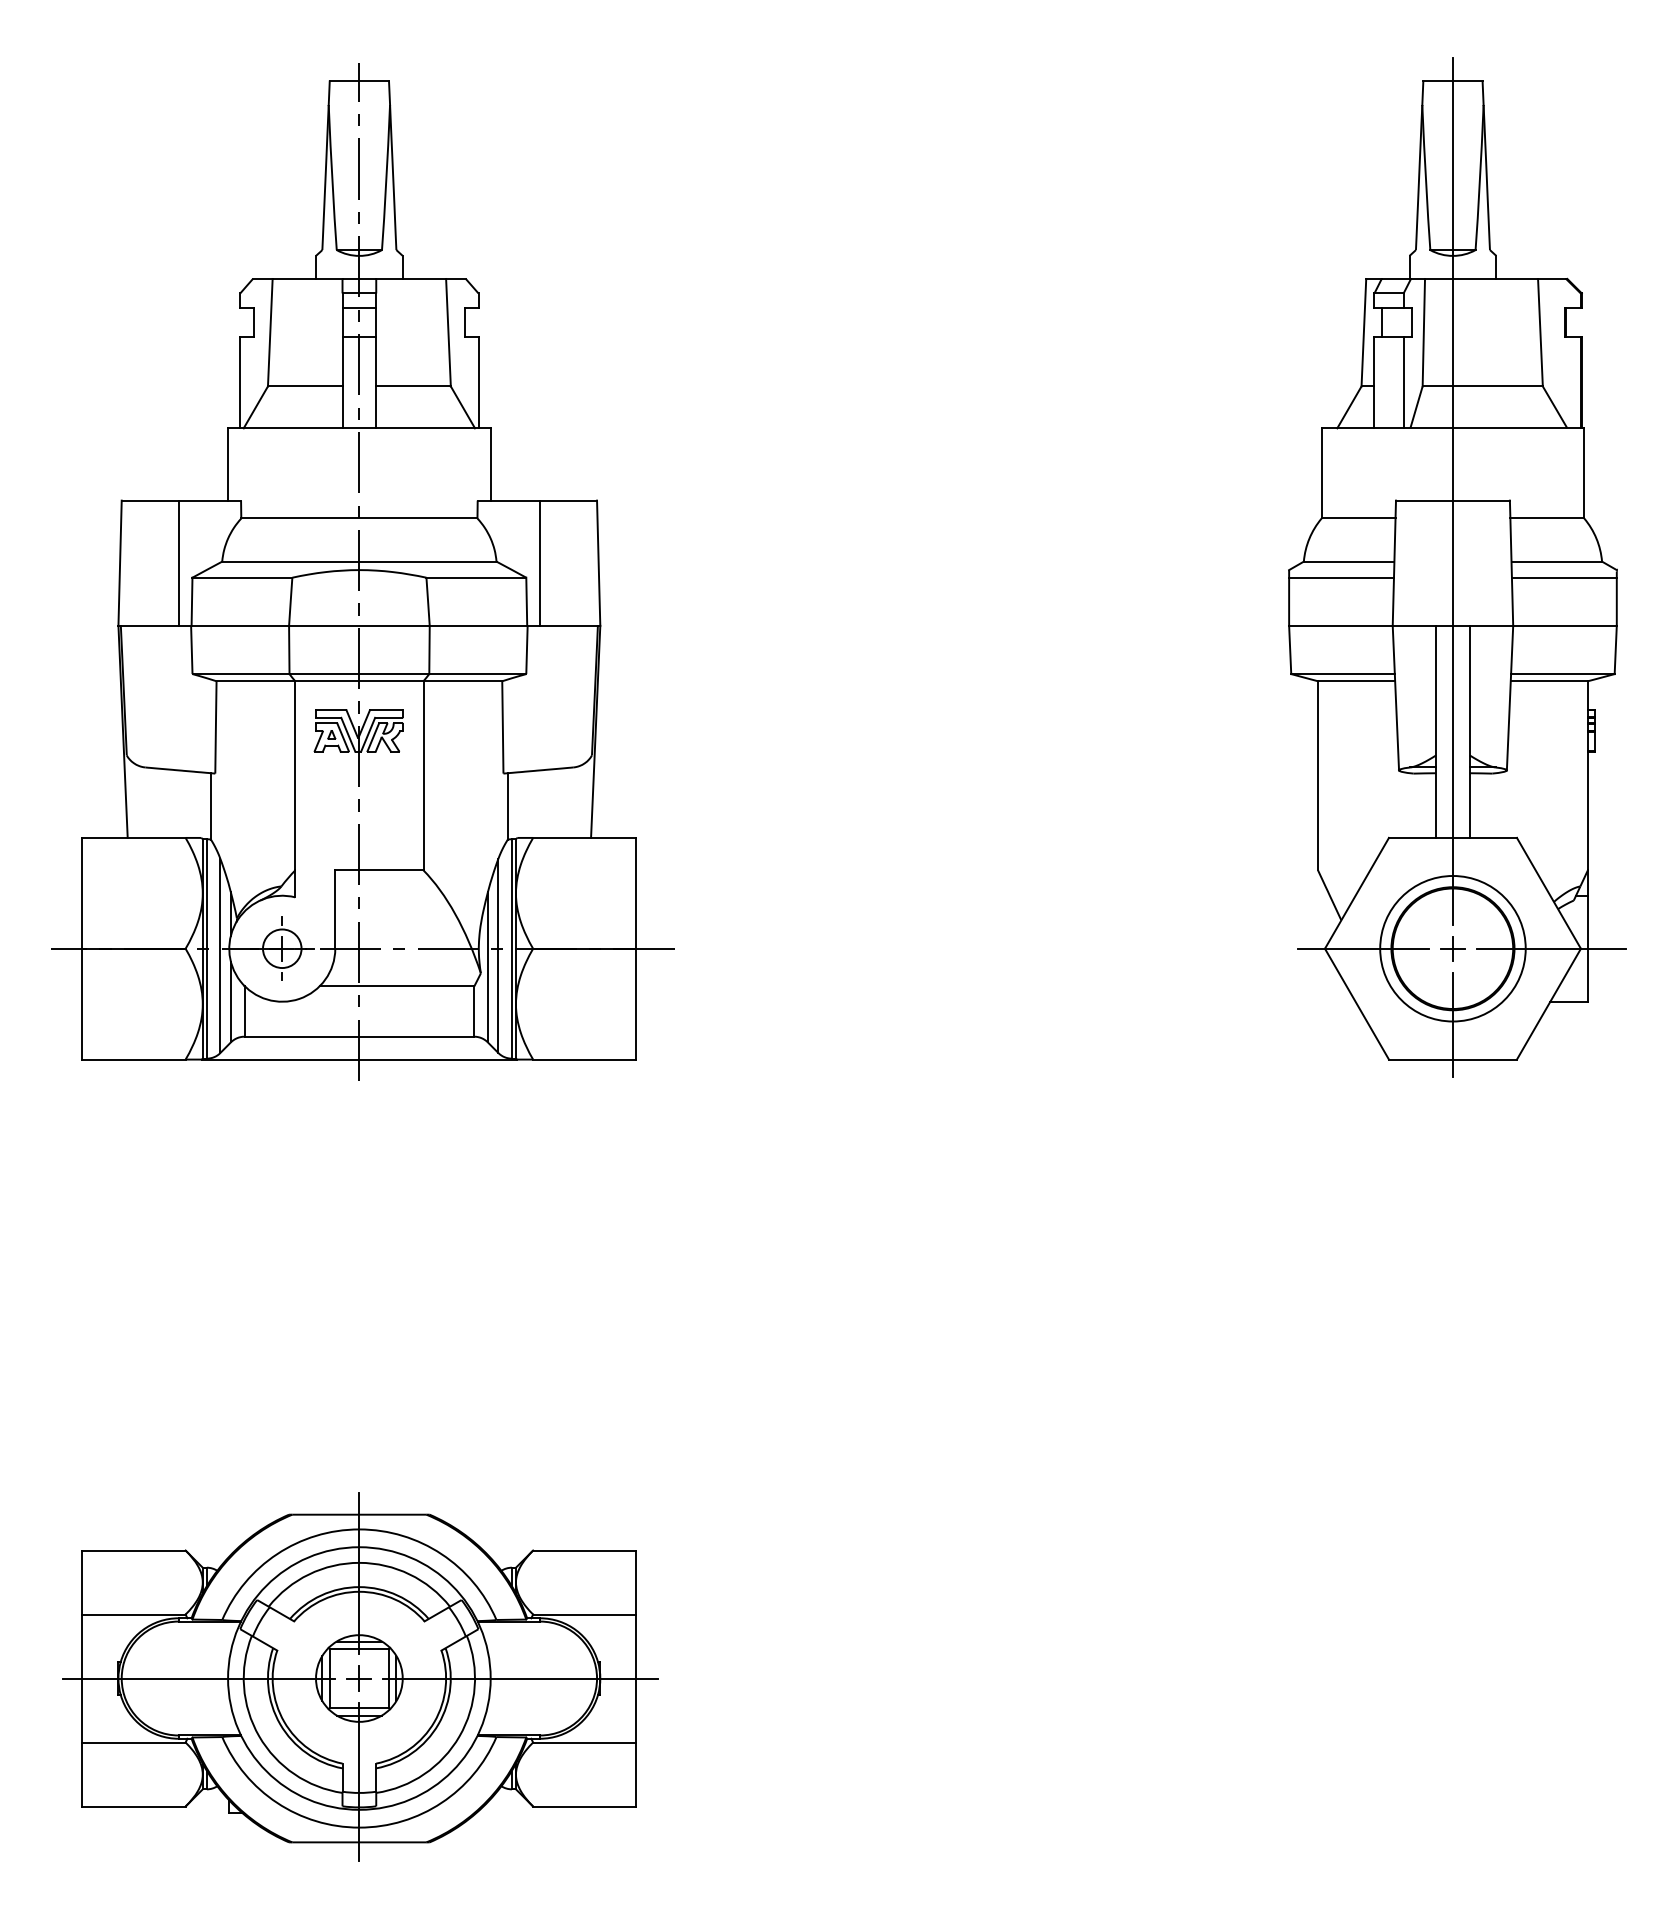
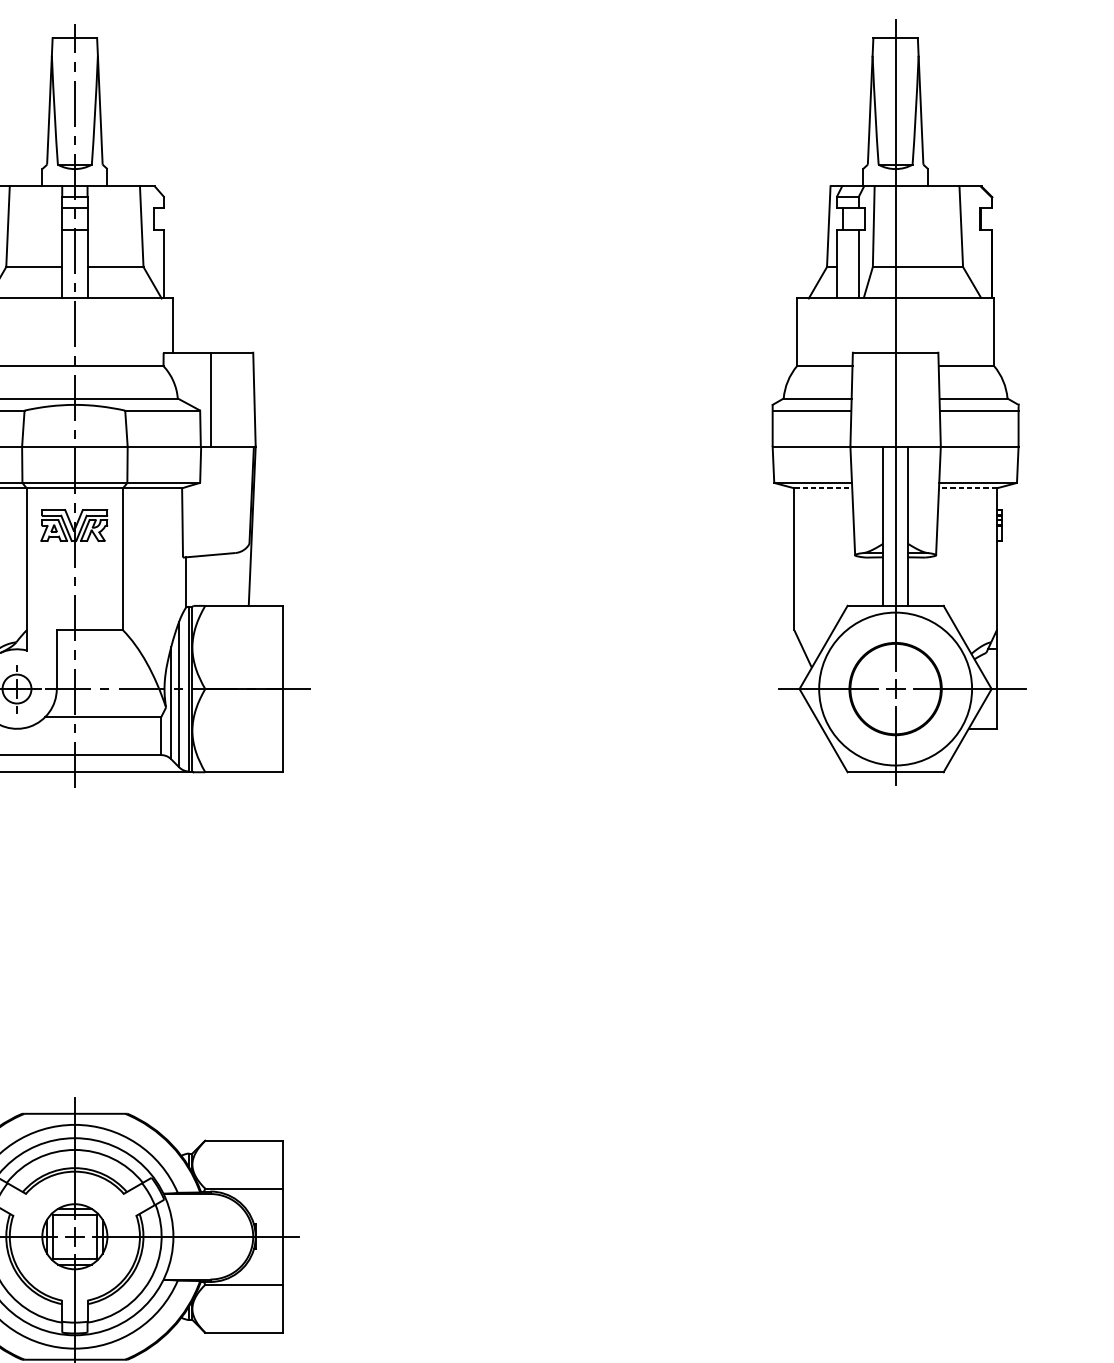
line: (1356, 681) -> (823, 488), solid -> dashed
line: (1549, 681) -> (968, 488), solid -> dashed
circle: (1452, 948) -> (895, 688), size x1.4

